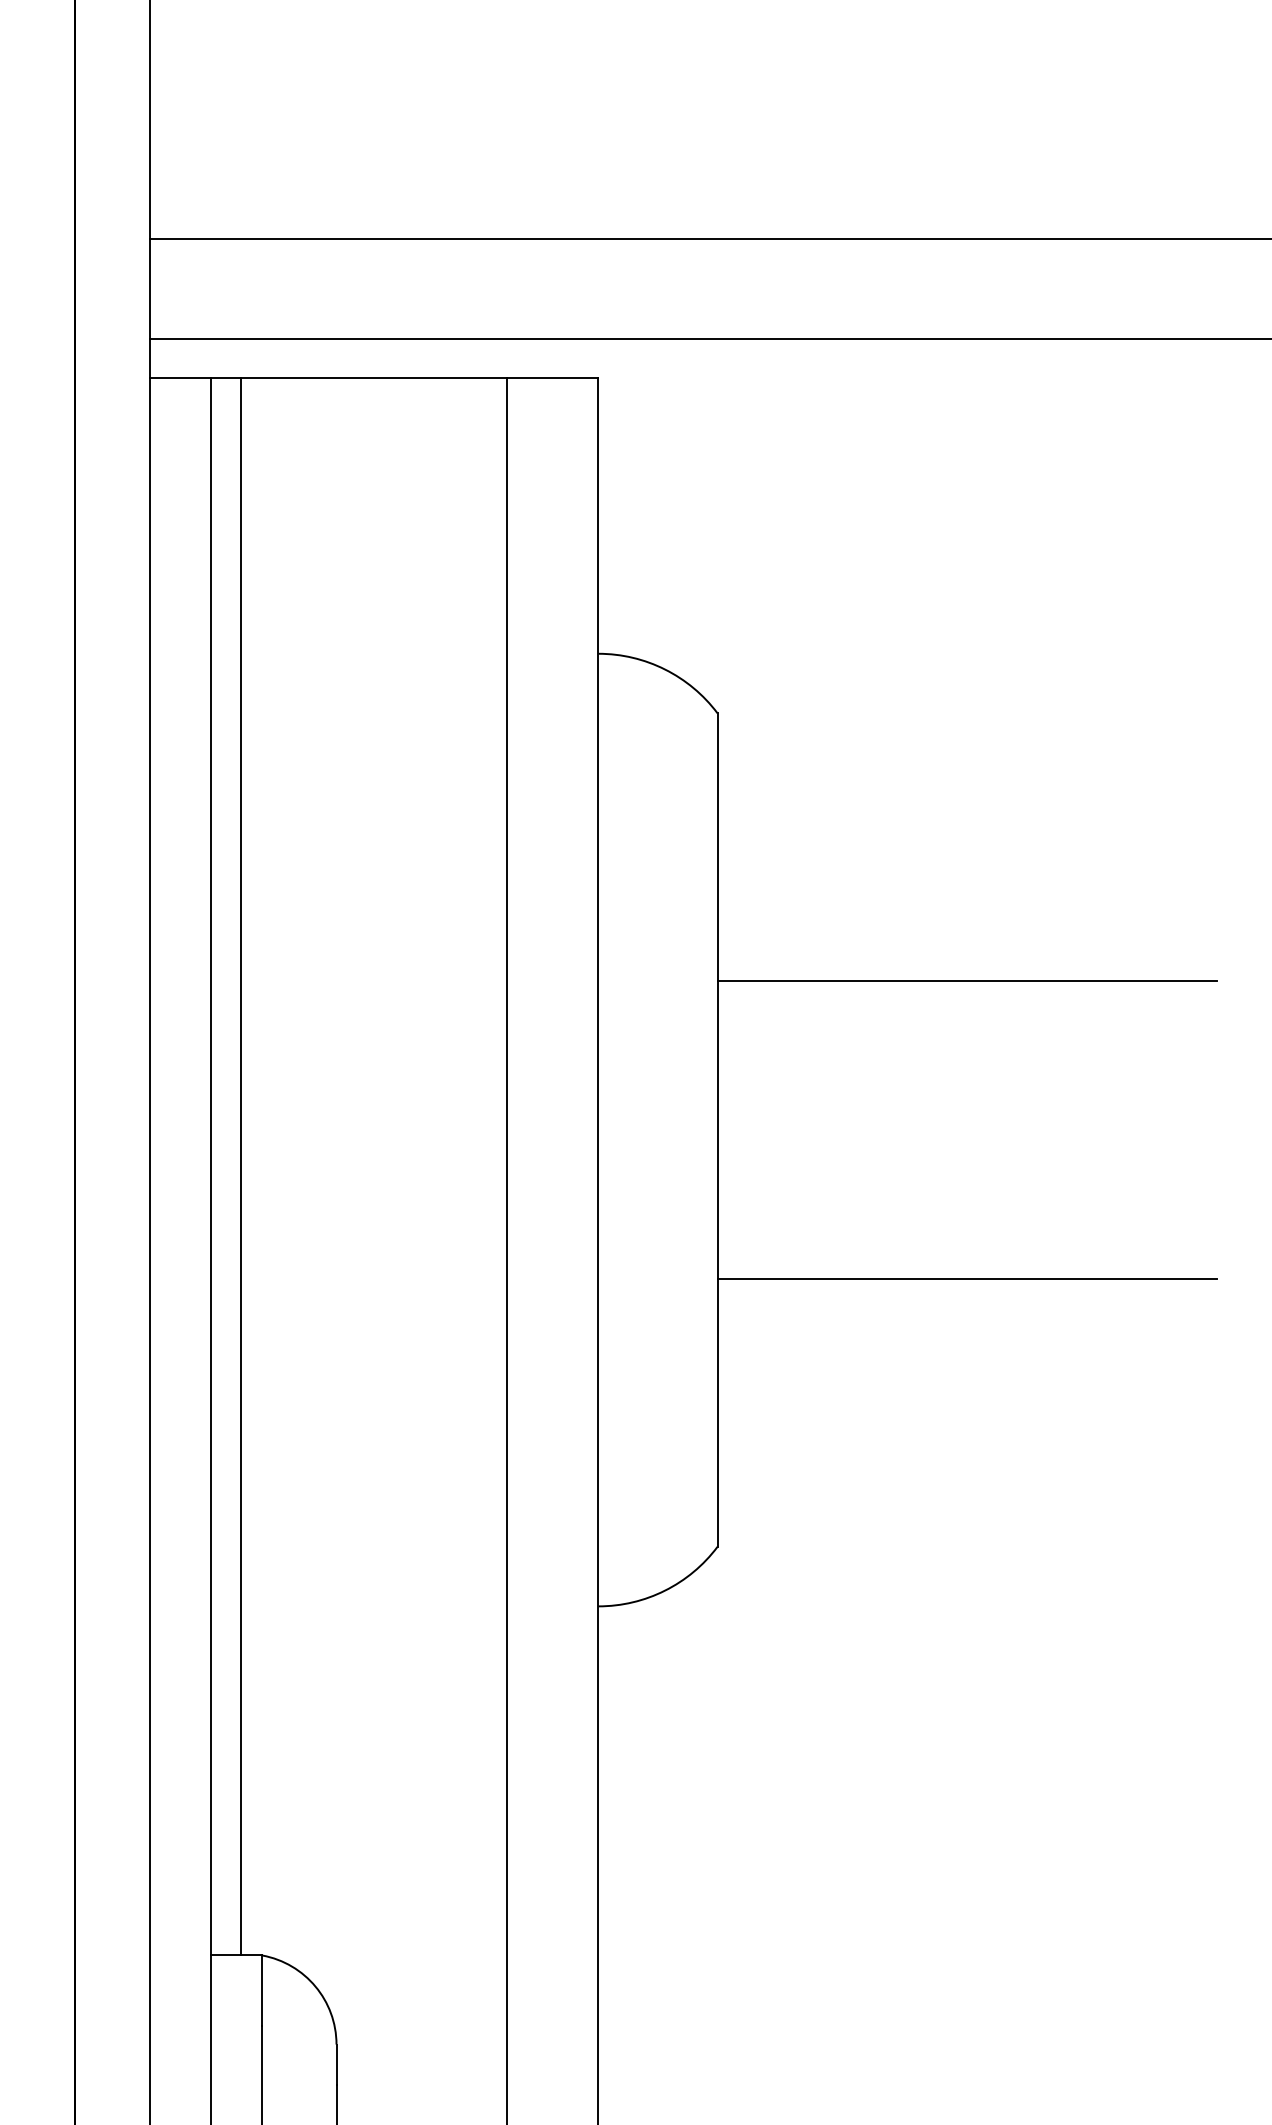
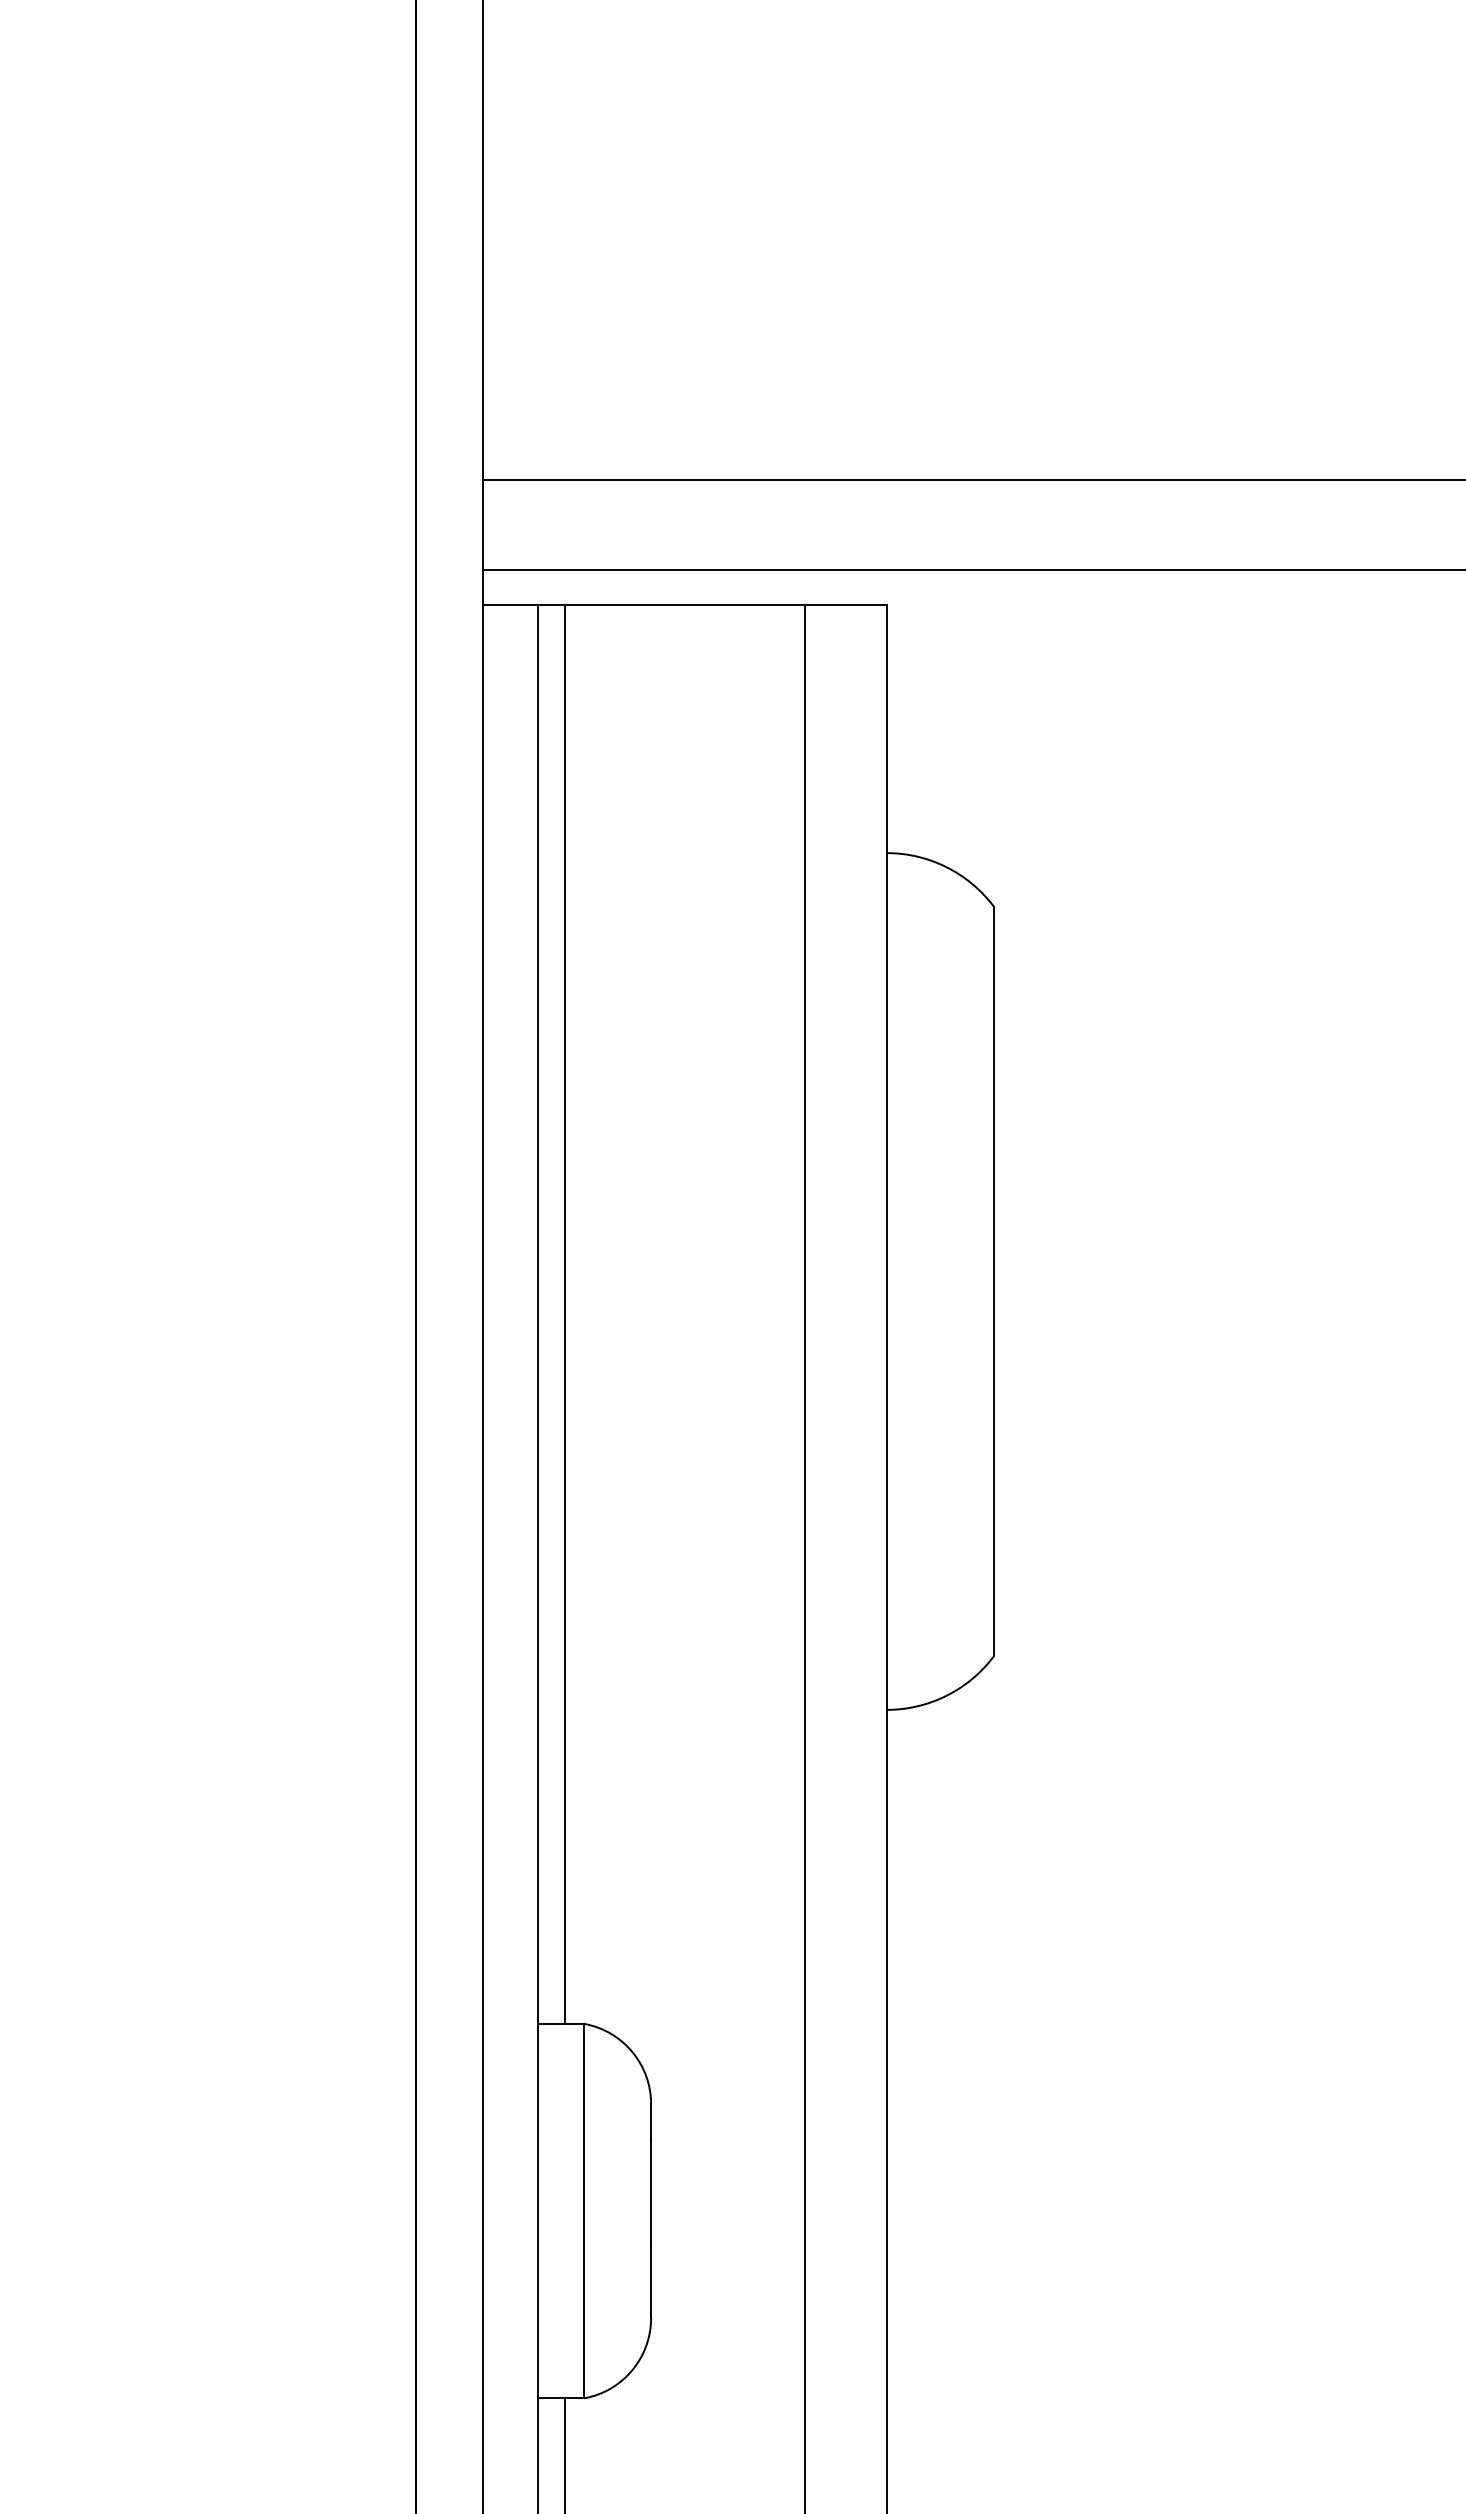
line: (967, 981) -> (1218, 1147), removed
line: (967, 1279) -> (1218, 1415), removed

